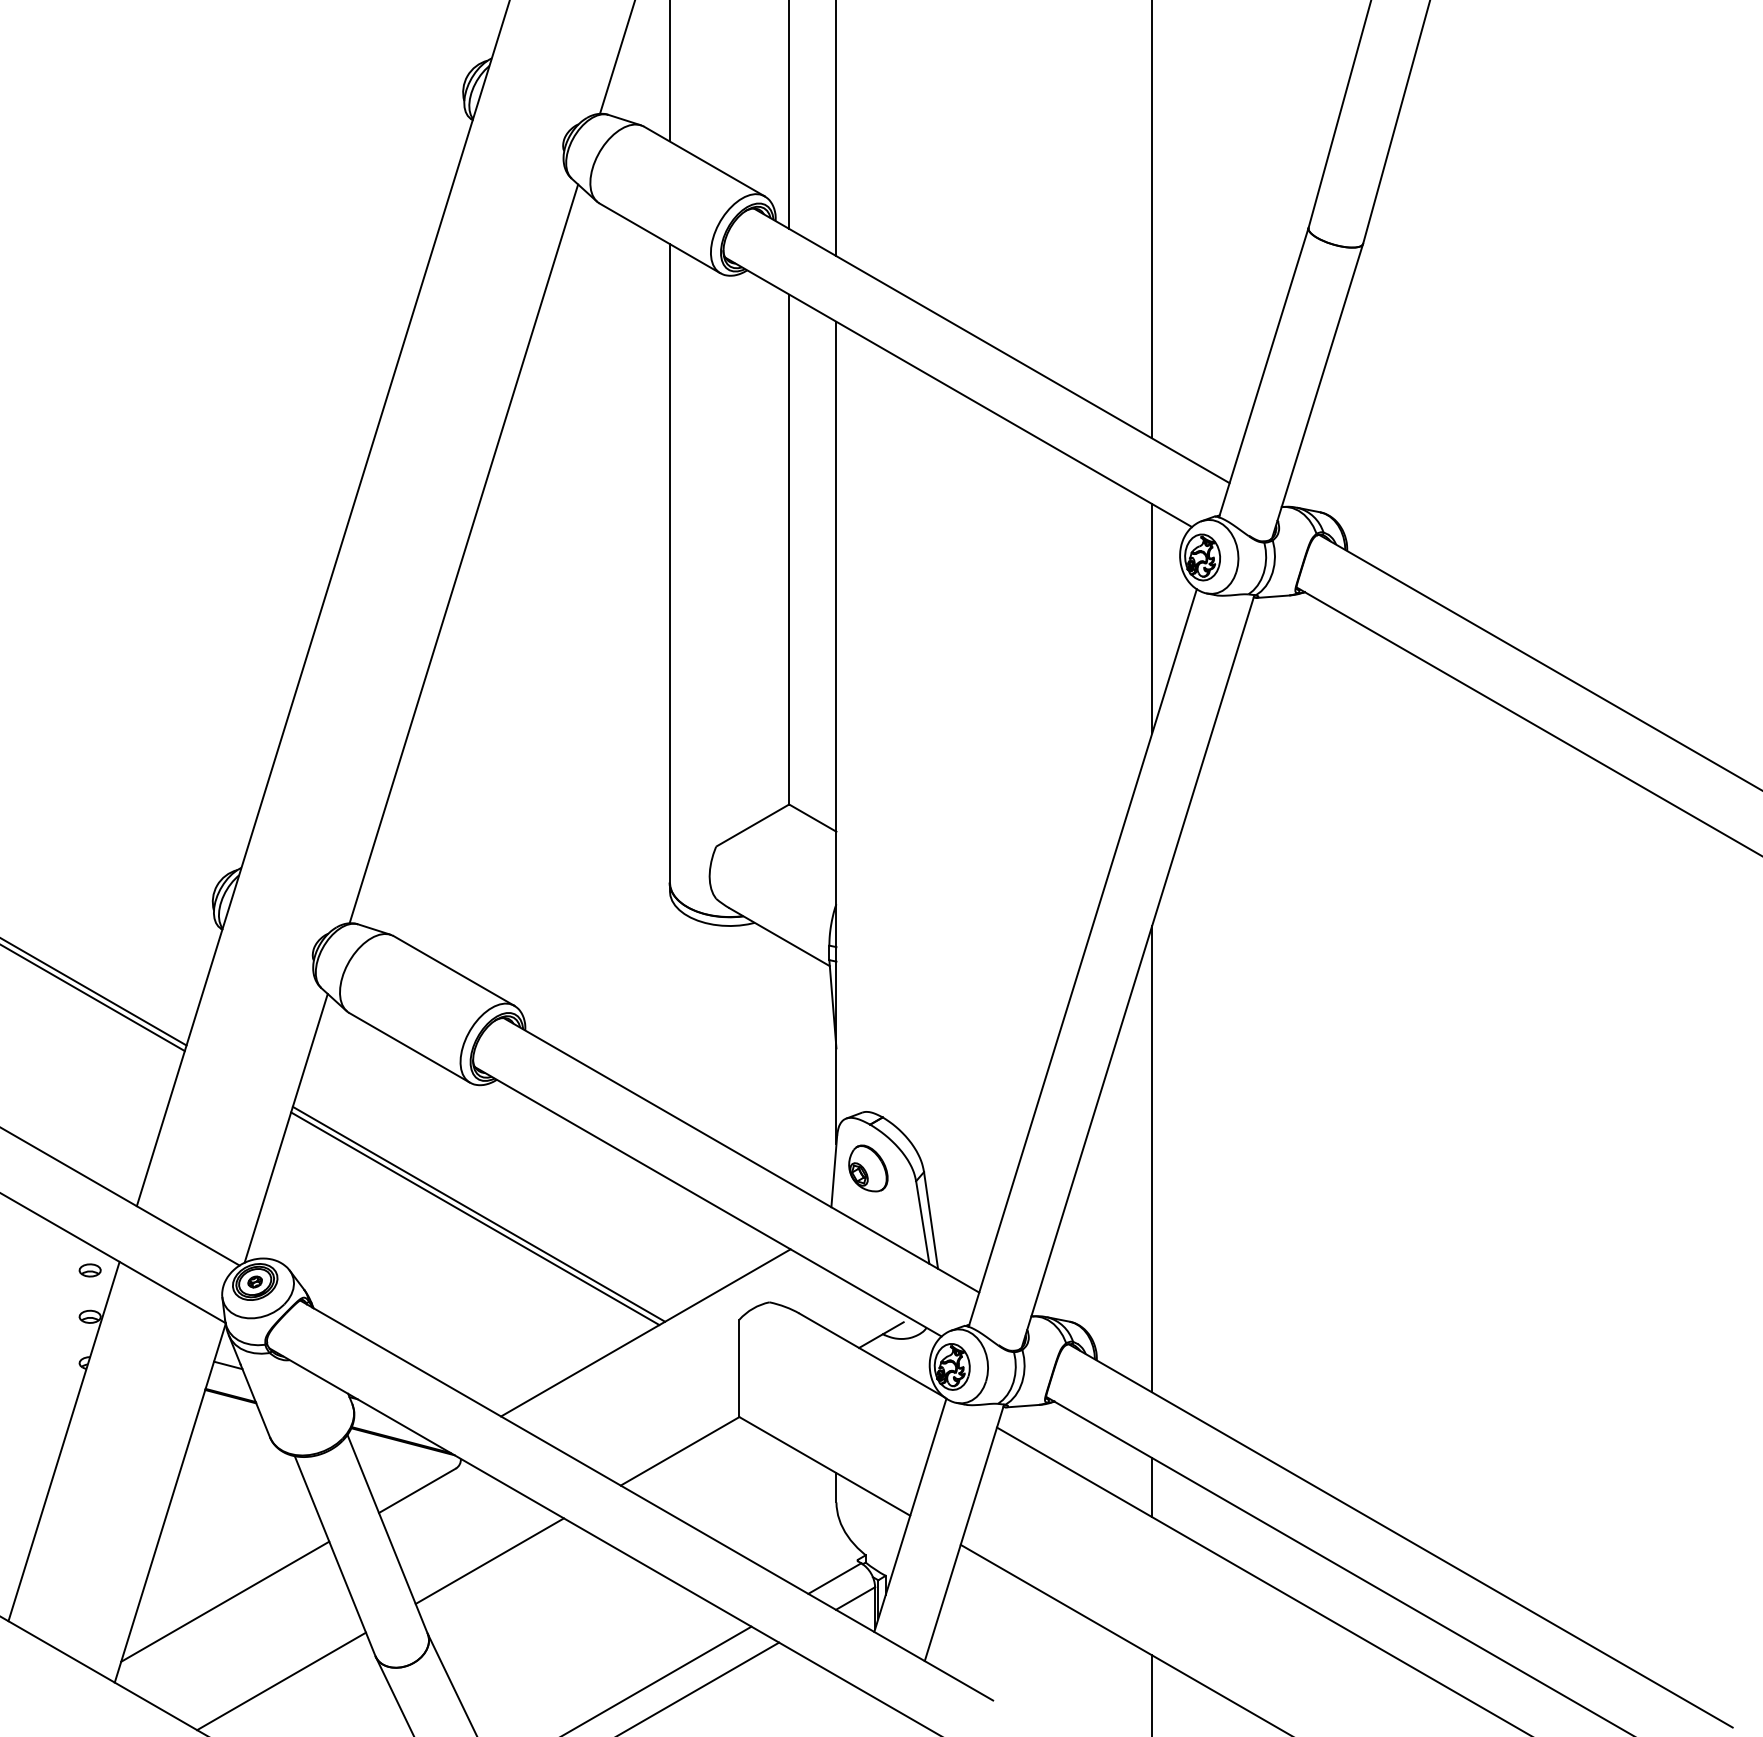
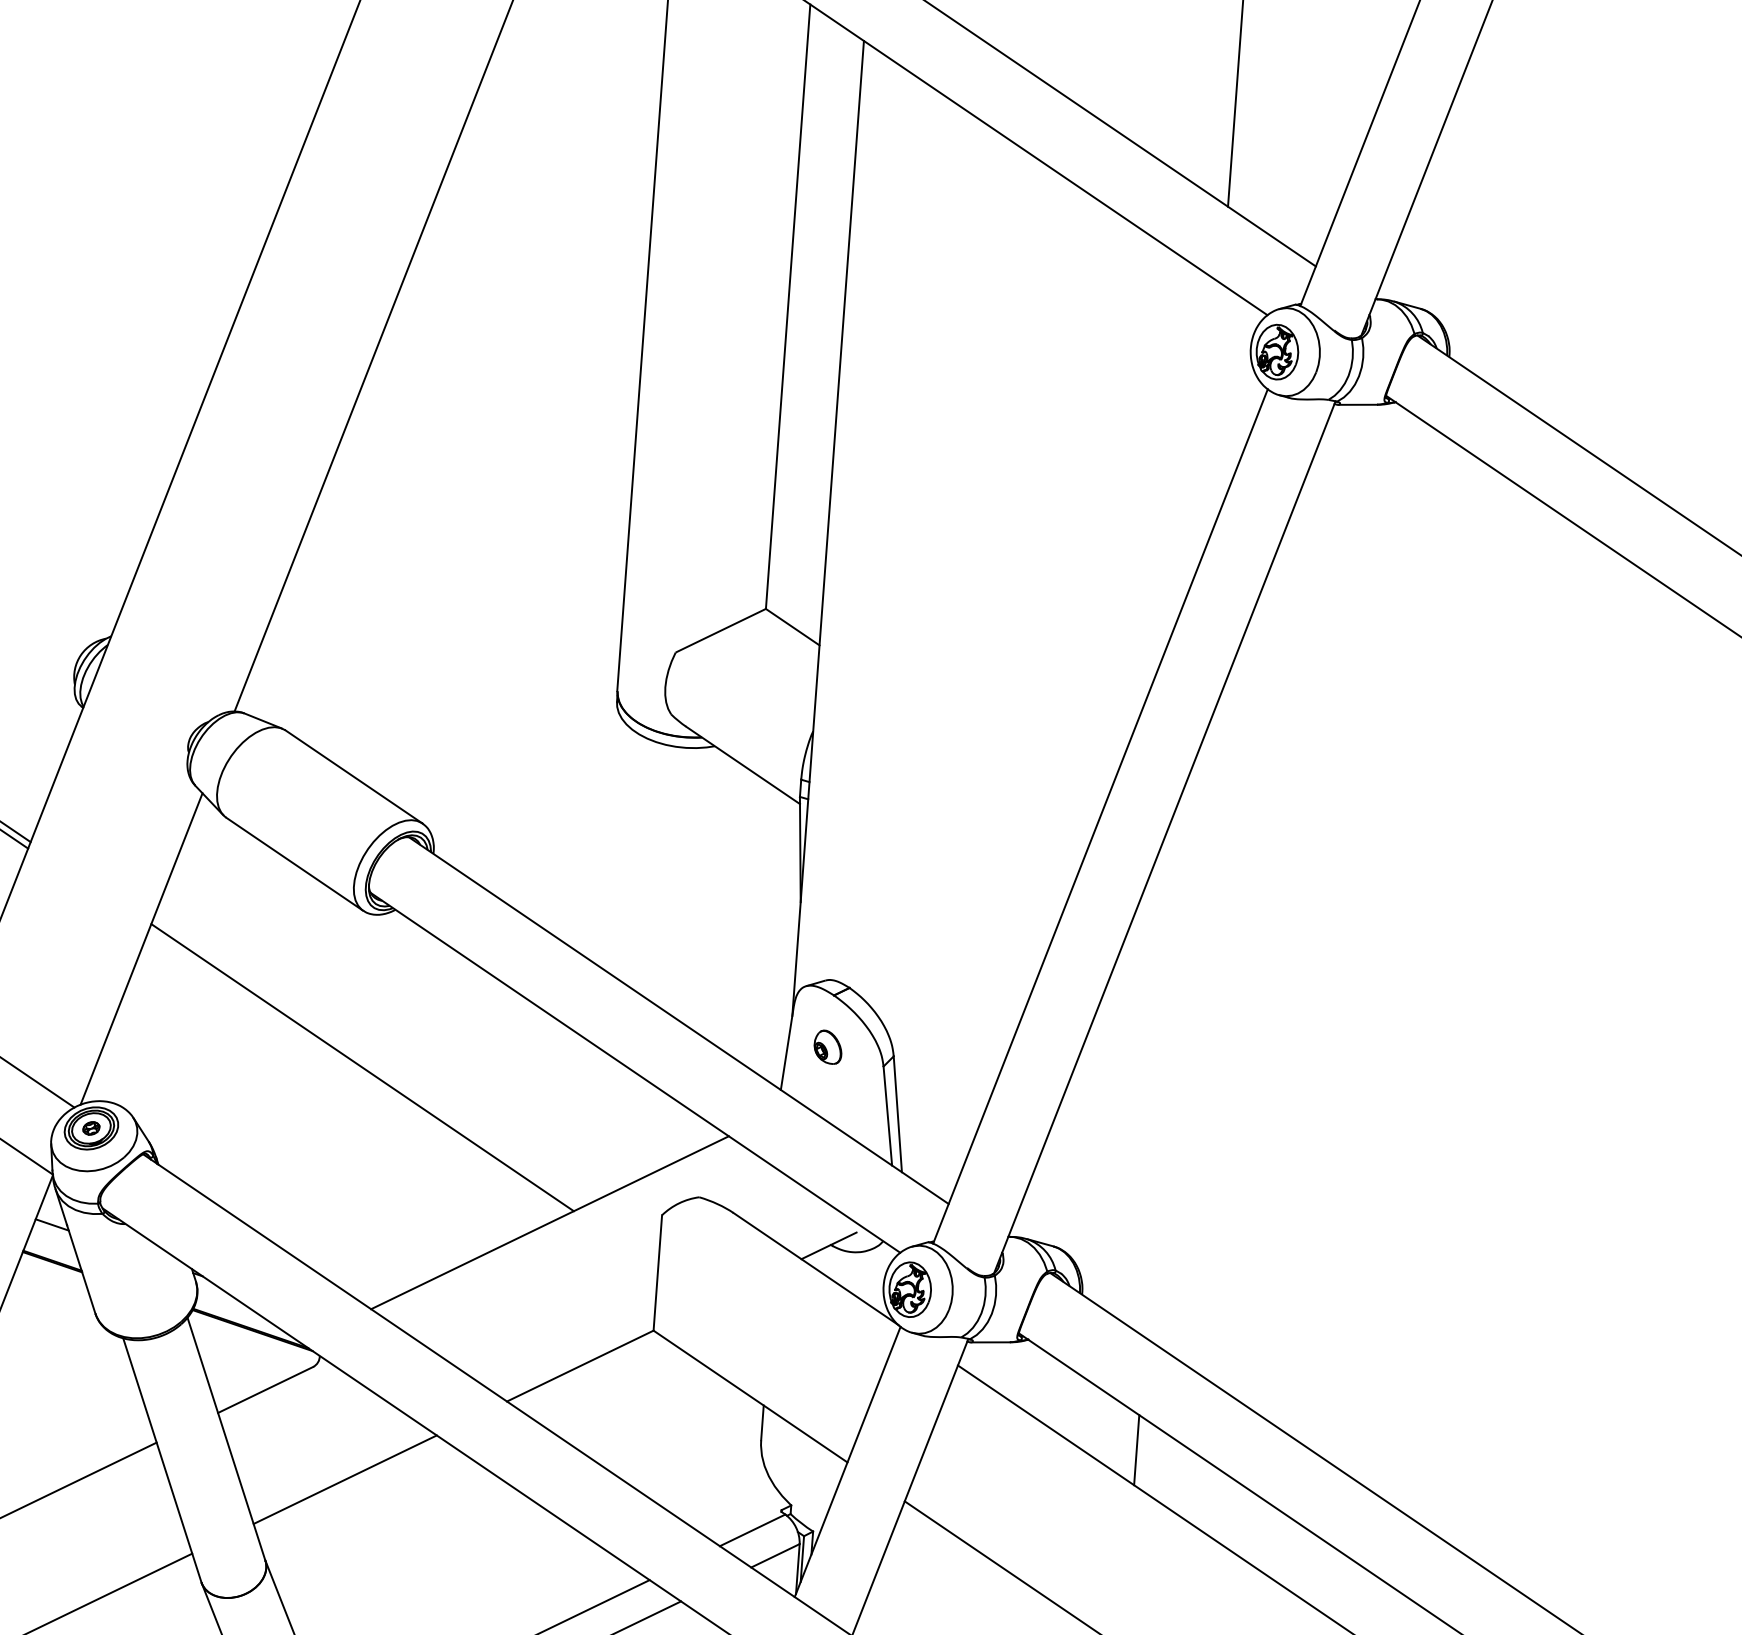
line: (1152, 618) -> (1212, 420), removed
line: (1152, 1158) -> (1165, 1060), removed
part: (868, 1168) -> (828, 1047), size x0.6
line: (475, 1218) -> (358, 1072), removed

